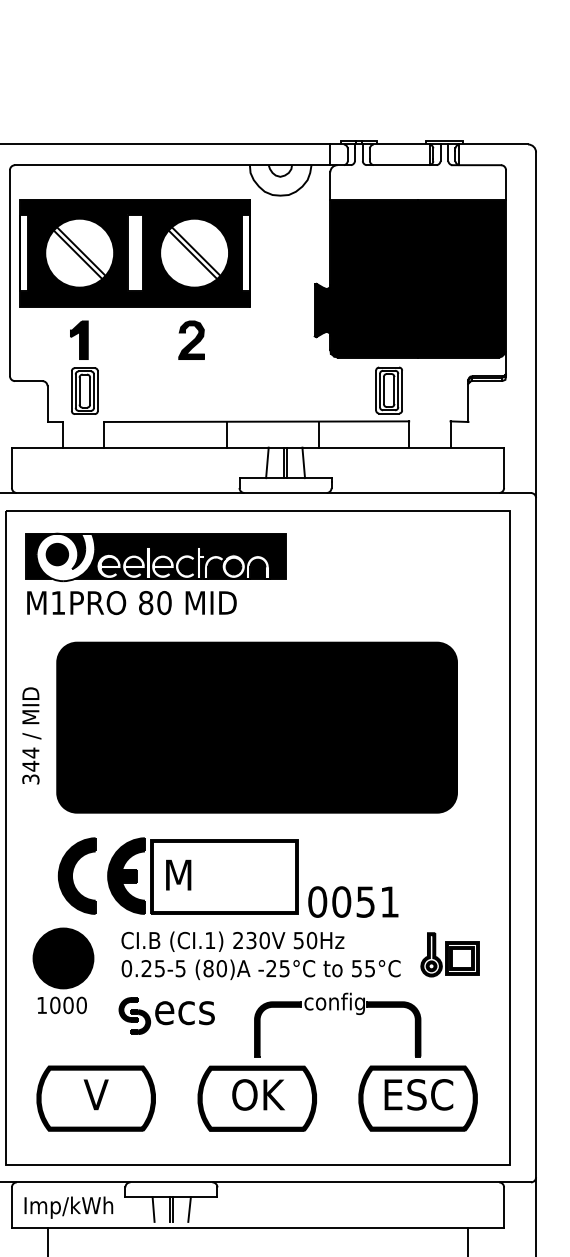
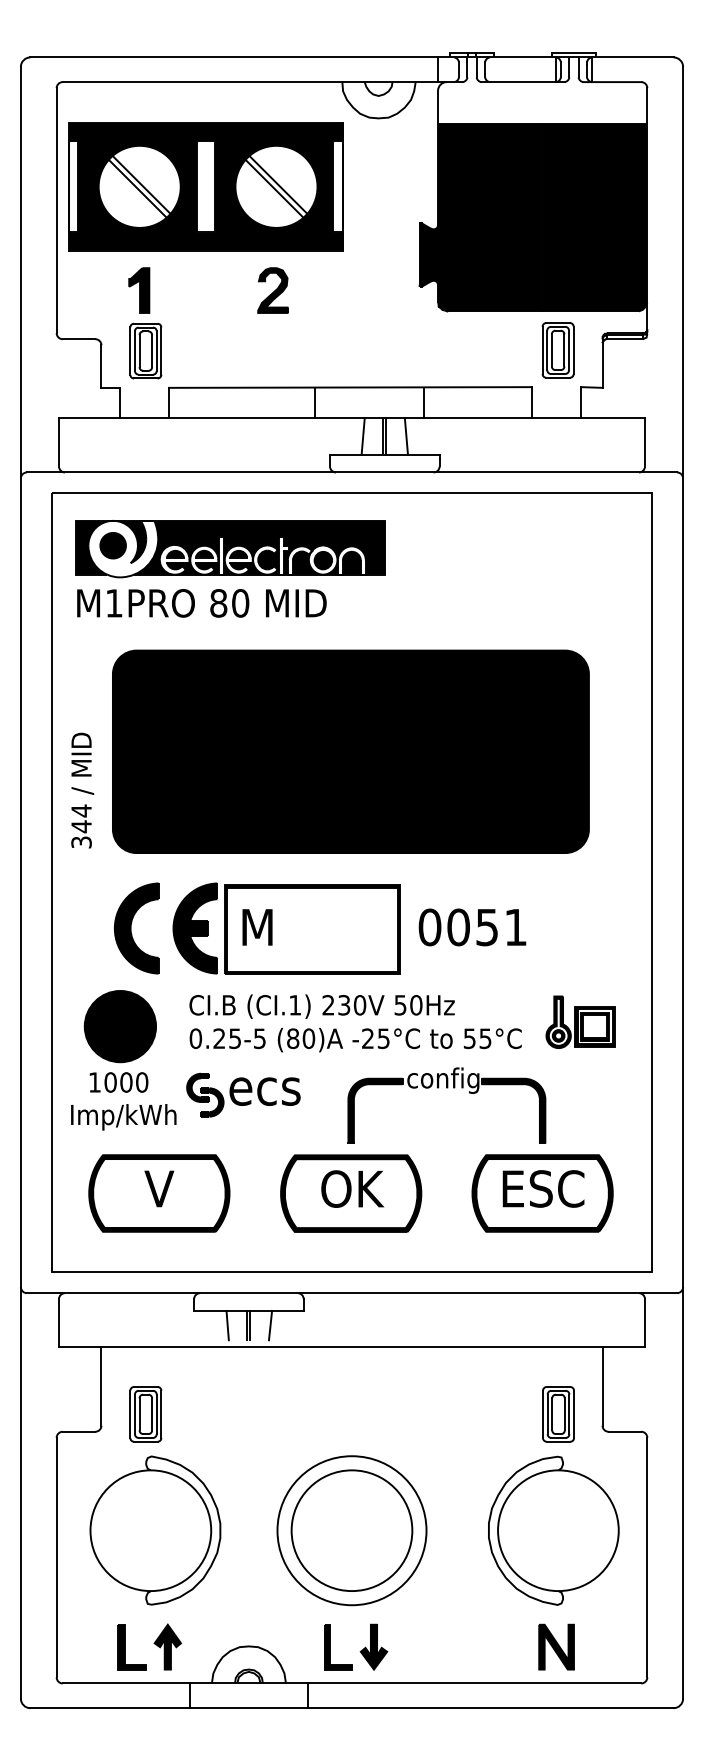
part: (388, 390) -> (557, 350), moved
text: (31, 735) -> (82, 790), moved
text: (353, 902) -> (472, 927), moved
text: (68, 1207) -> (123, 1117), moved

